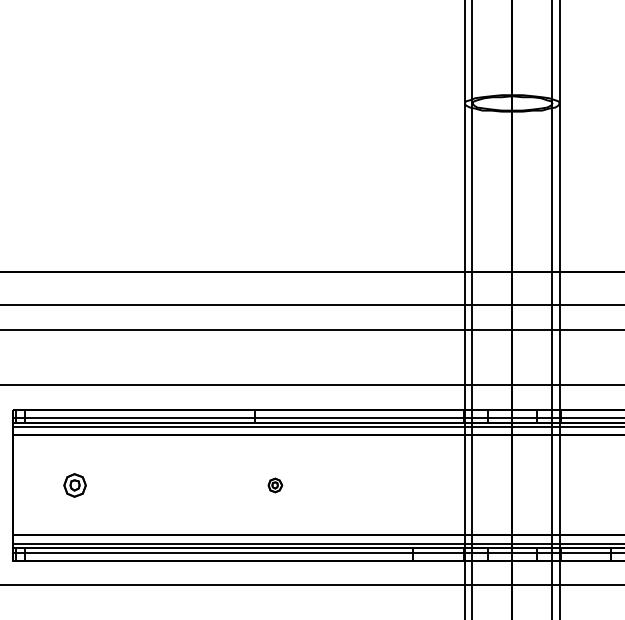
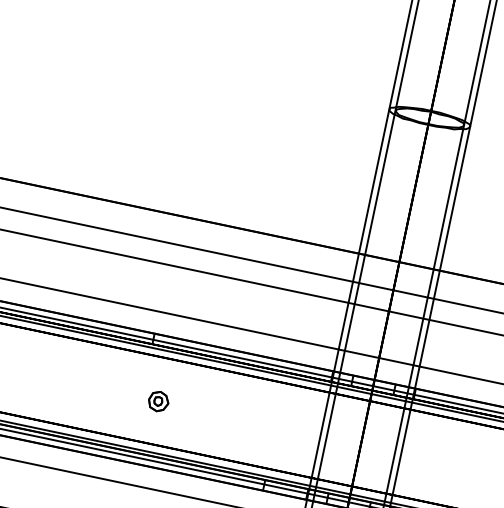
part: (275, 485) -> (158, 401), size x1.67

